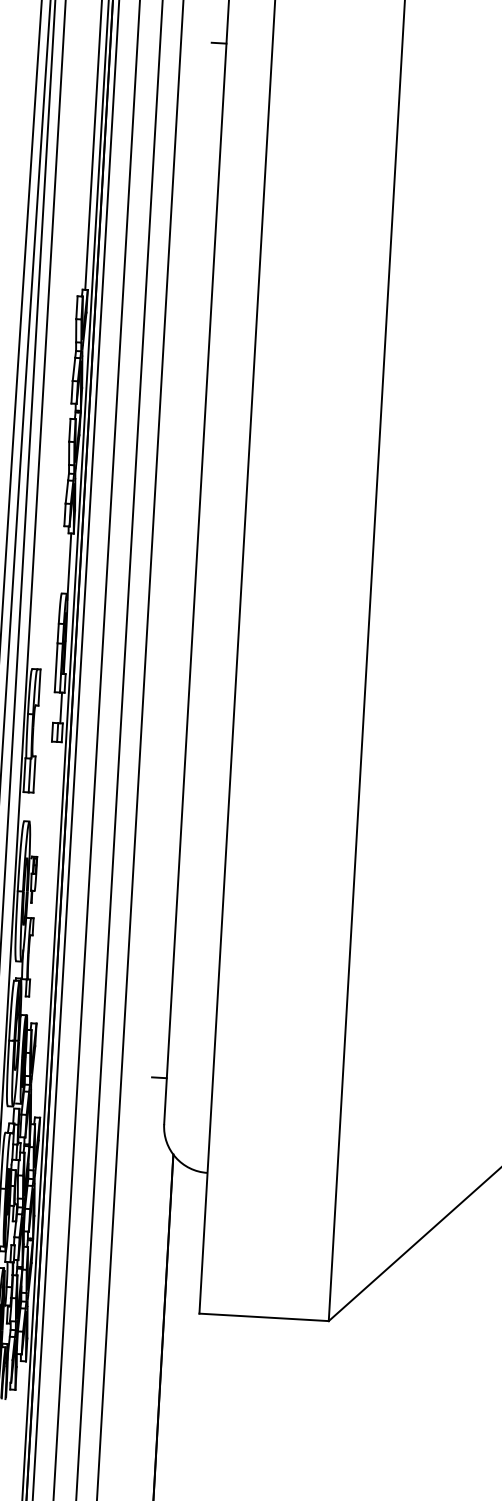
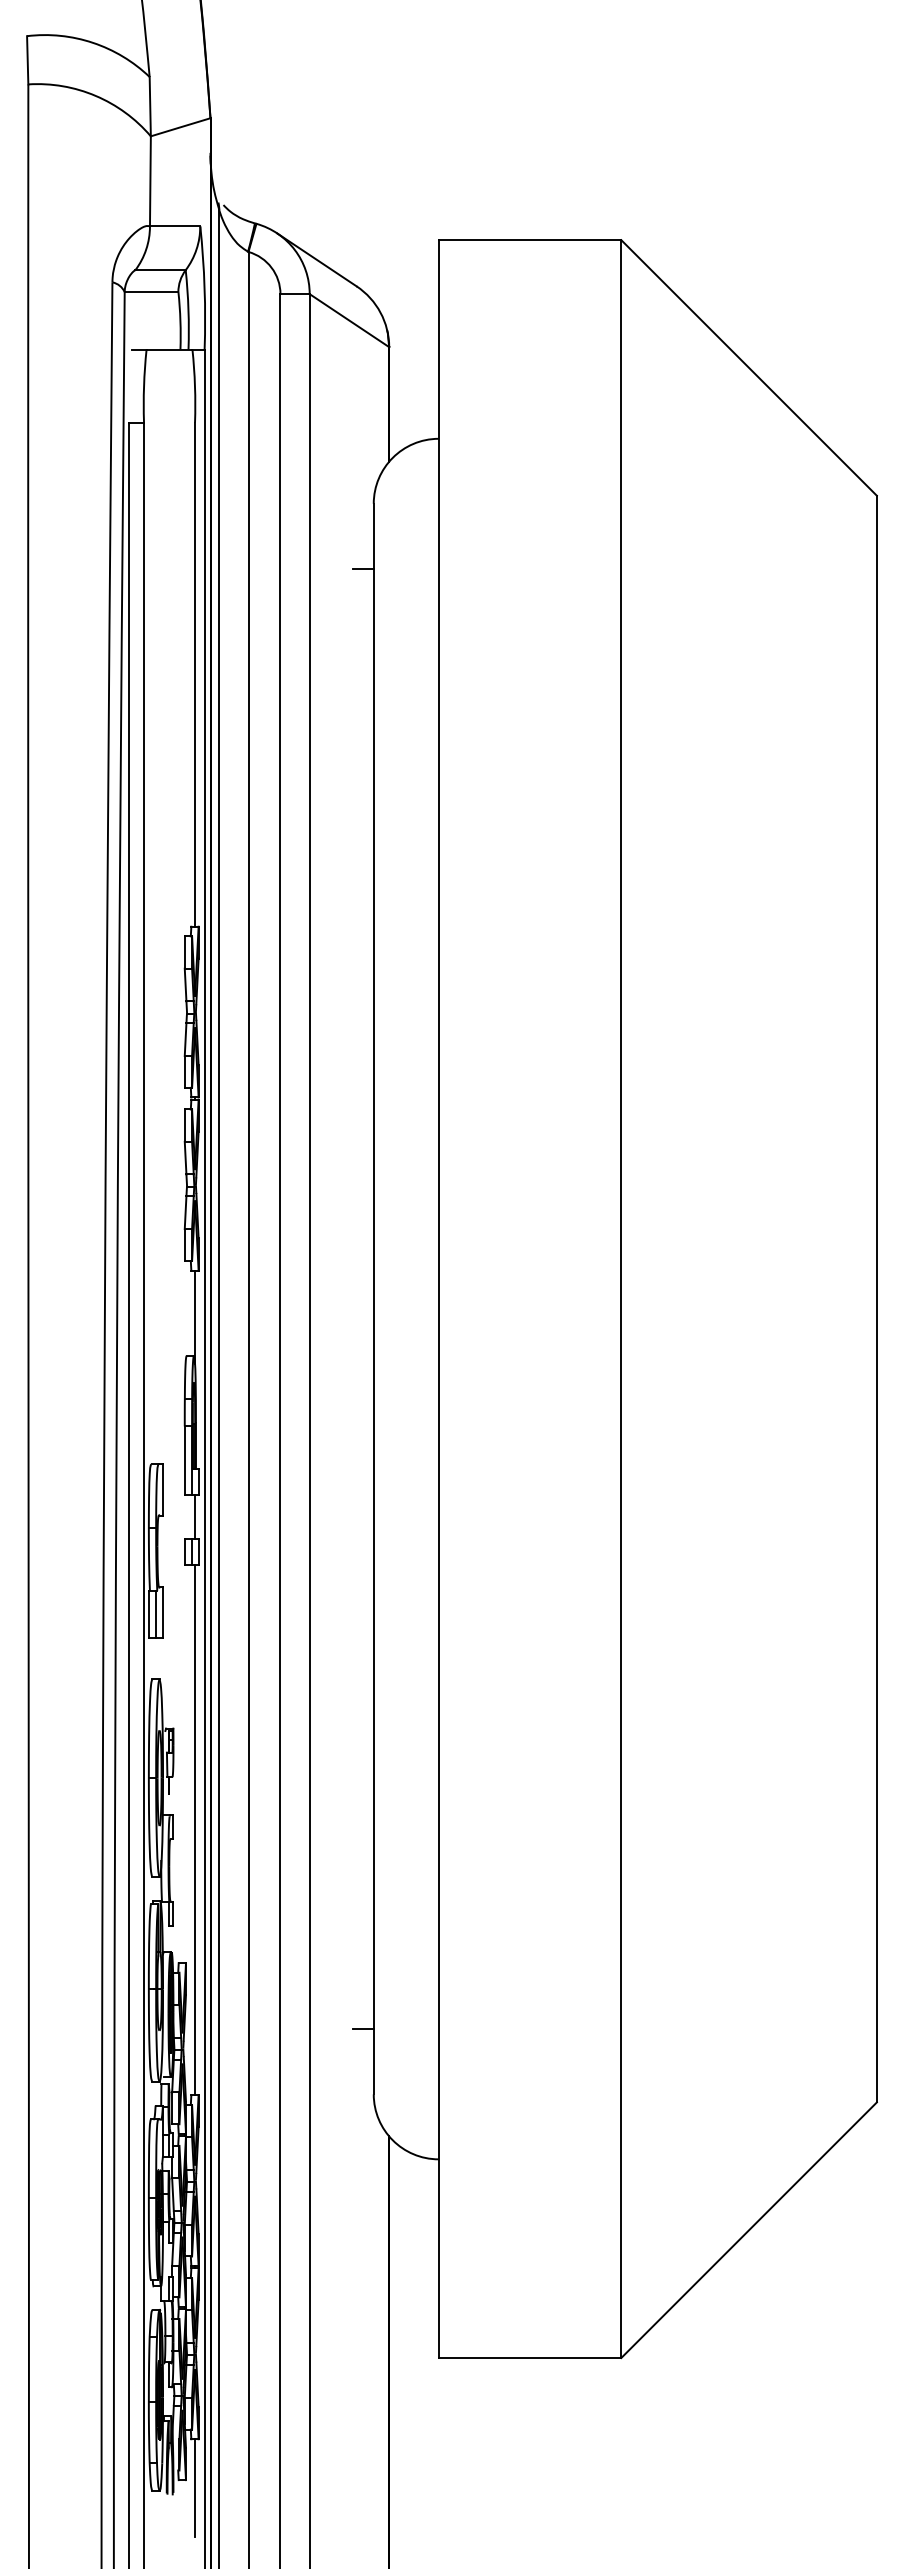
line: (48, 930) -> (195, 1830), added
line: (21, 1395) -> (195, 2487), added

